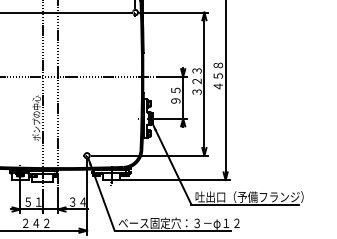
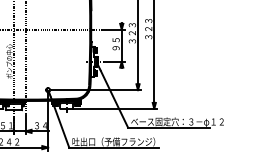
text: (218, 75) -> (148, 28), ４５８ -> ３２３
text: (255, 197) -> (177, 122), 吐出口（予備フランジ） -> ベース固定穴：３－φ１２
text: (178, 223) -> (118, 142), ベース固定穴：３－φ１２ -> 吐出口（予備フランジ）

